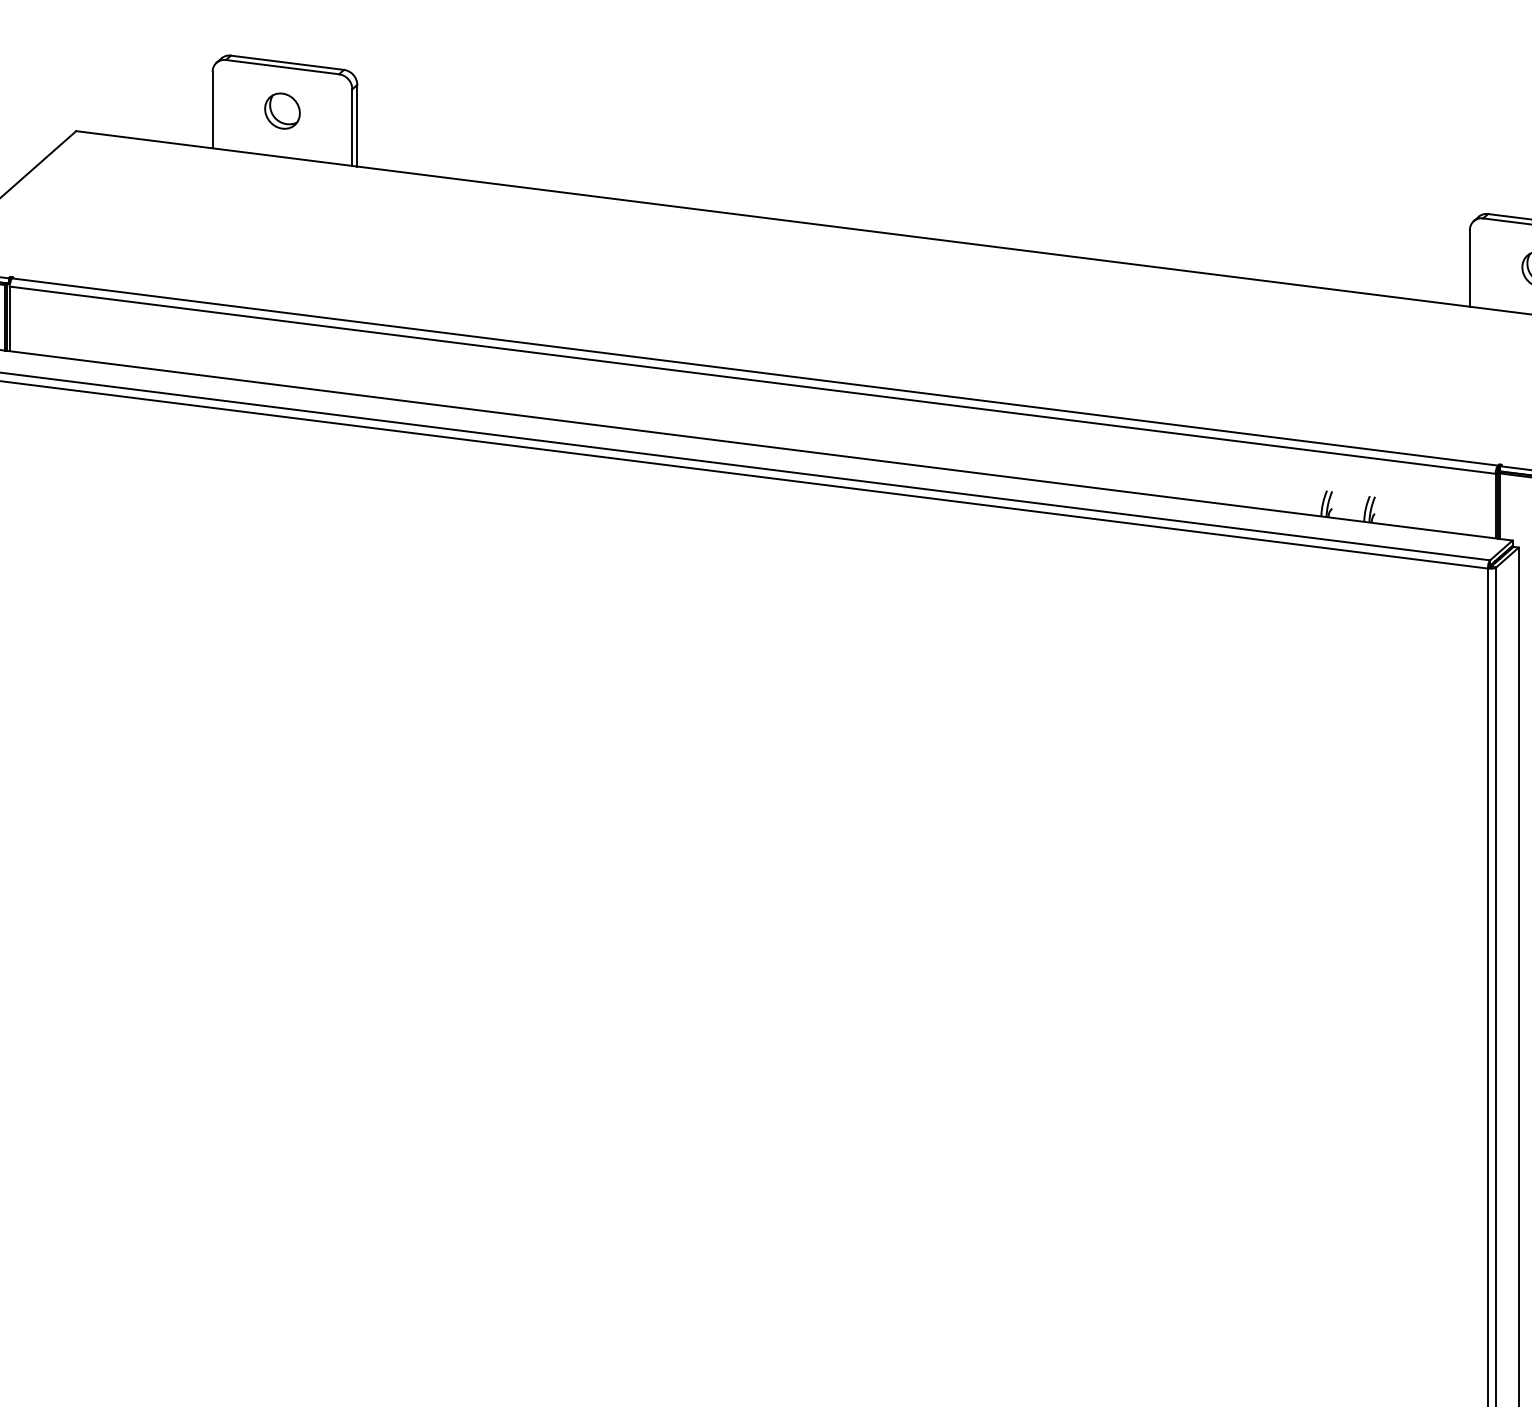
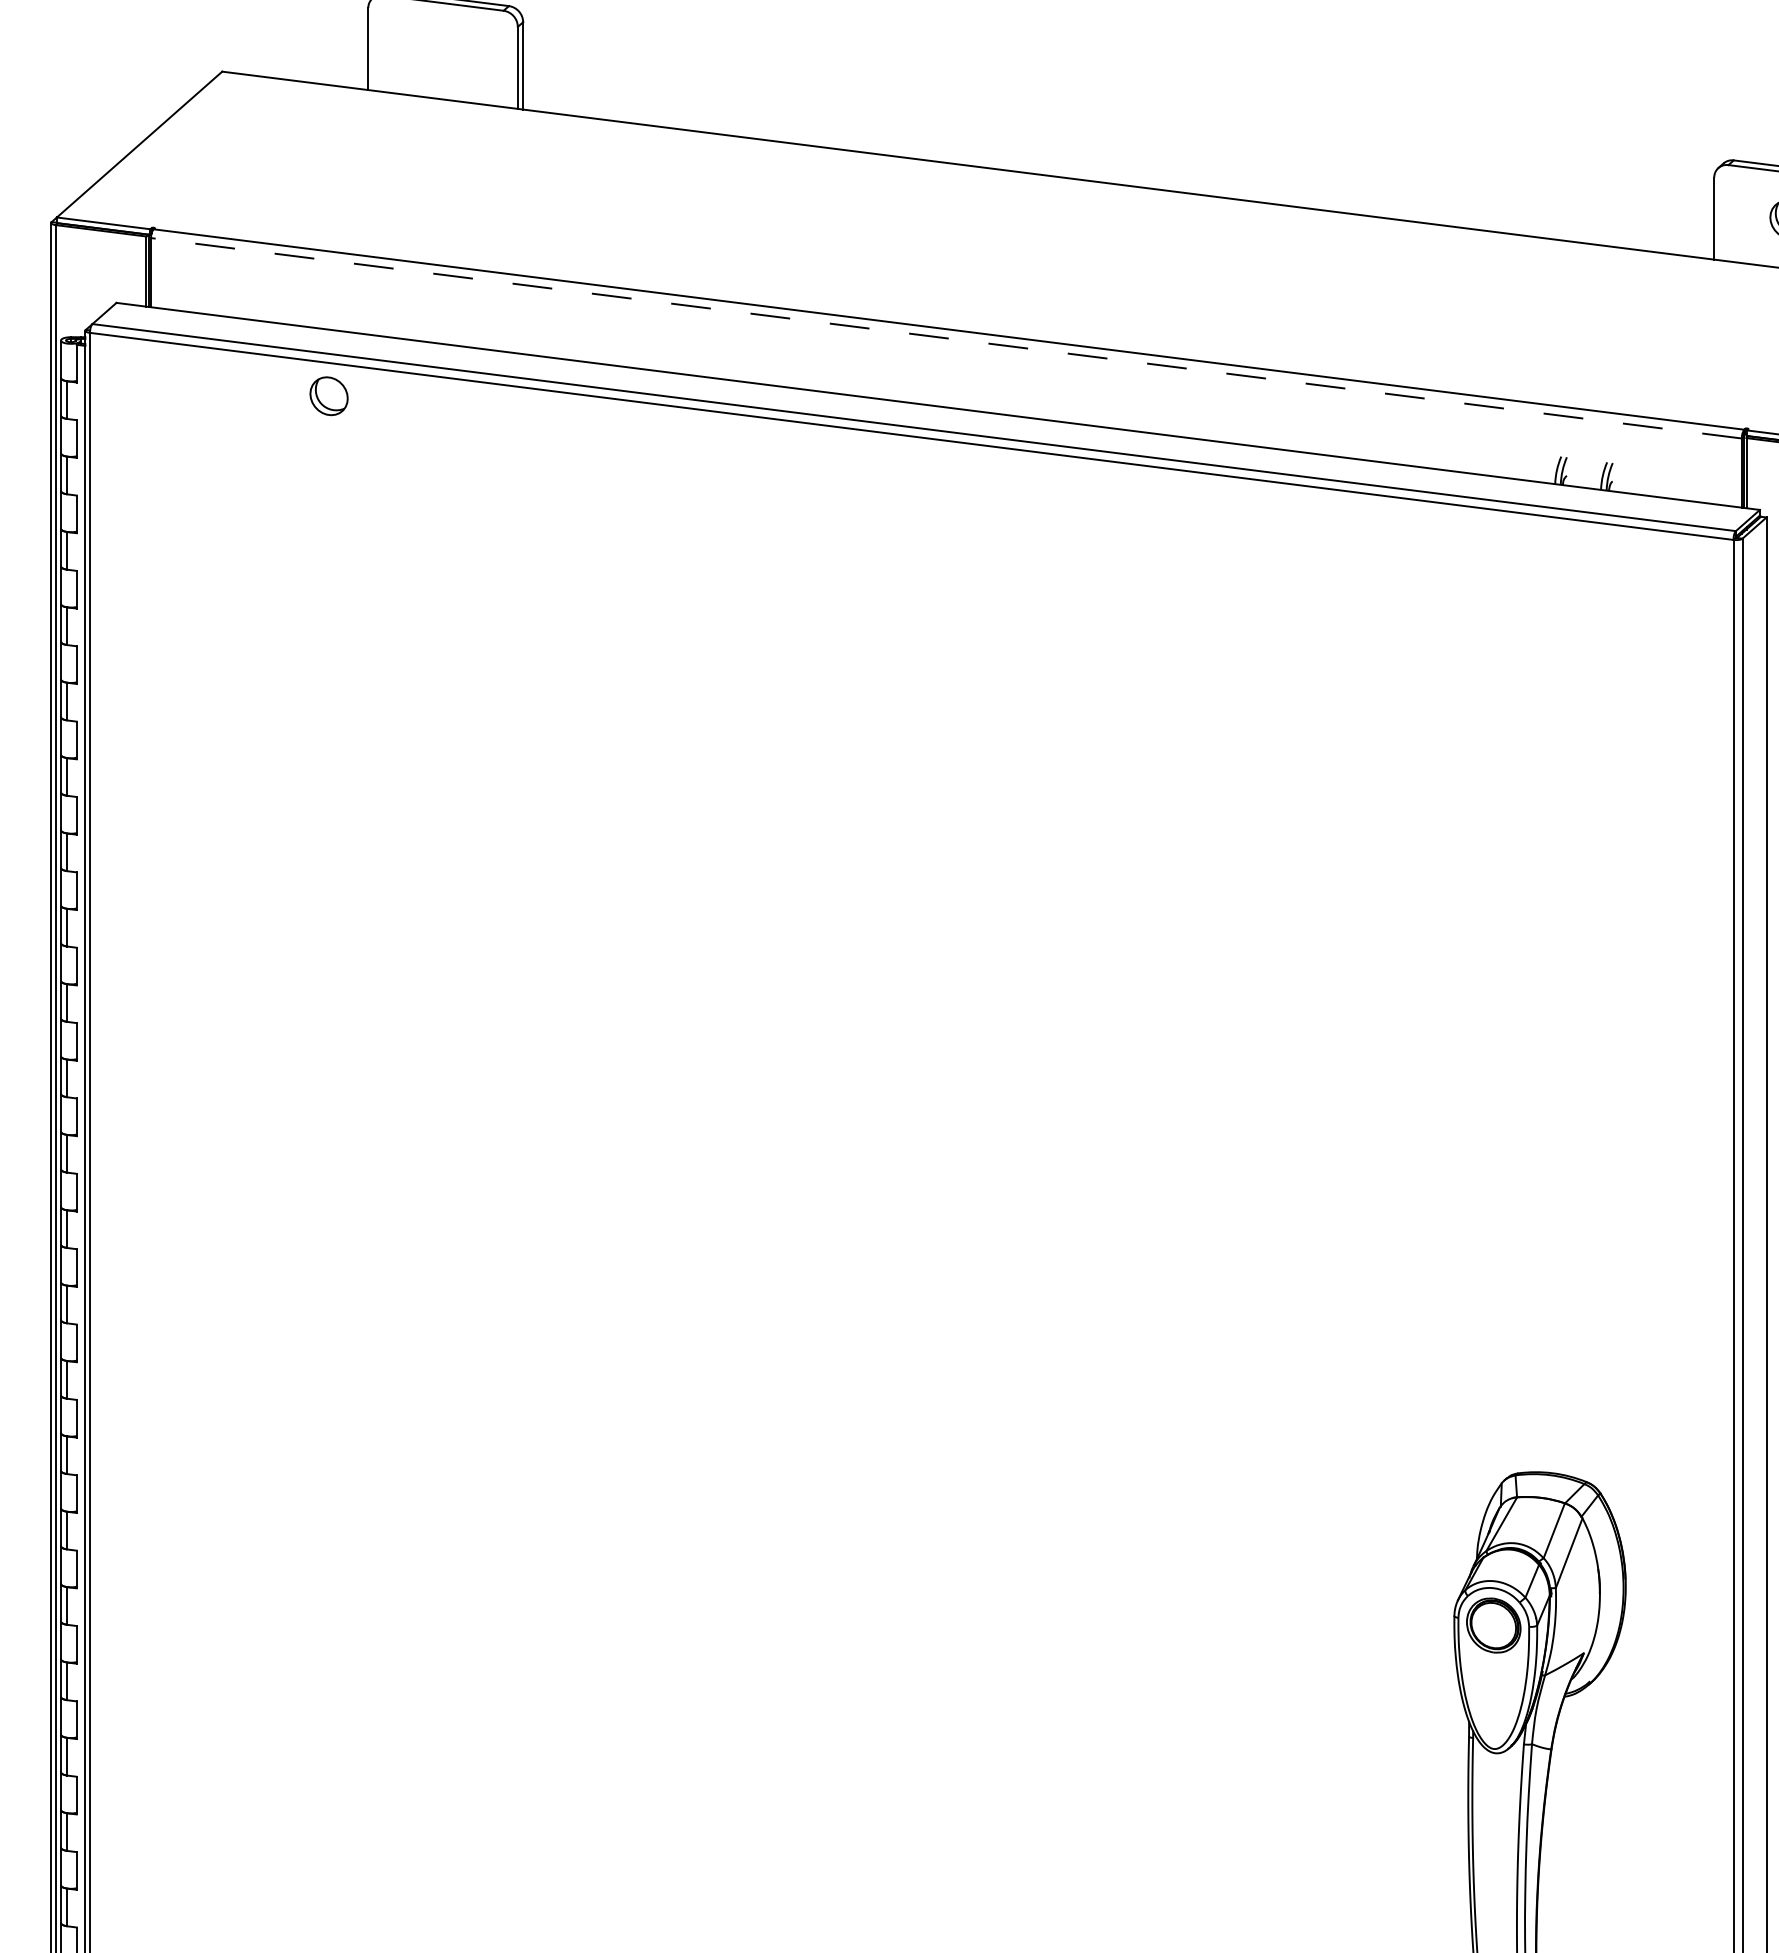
part: (281, 111) -> (328, 396), moved
line: (752, 380) -> (946, 338), solid -> dashed

